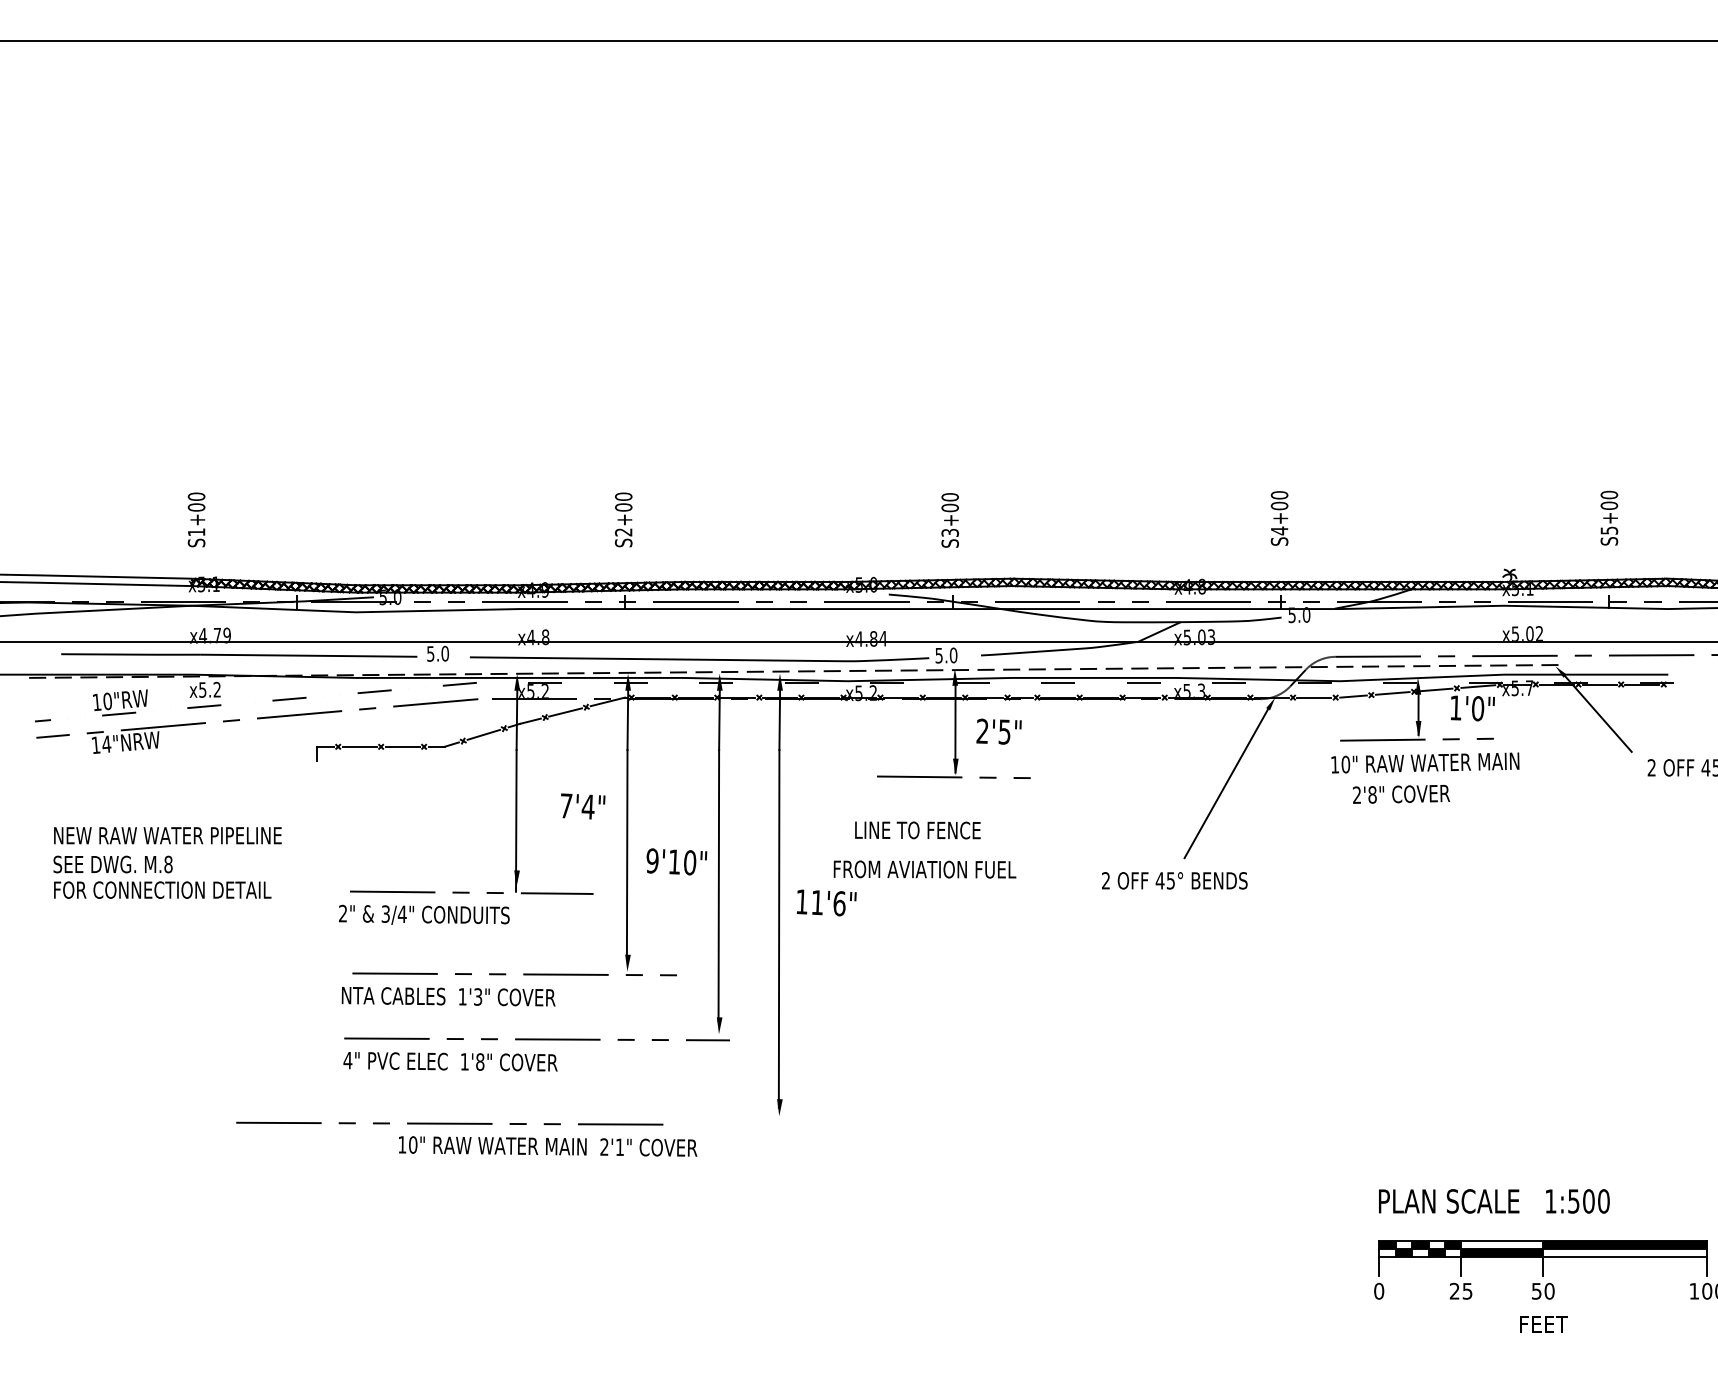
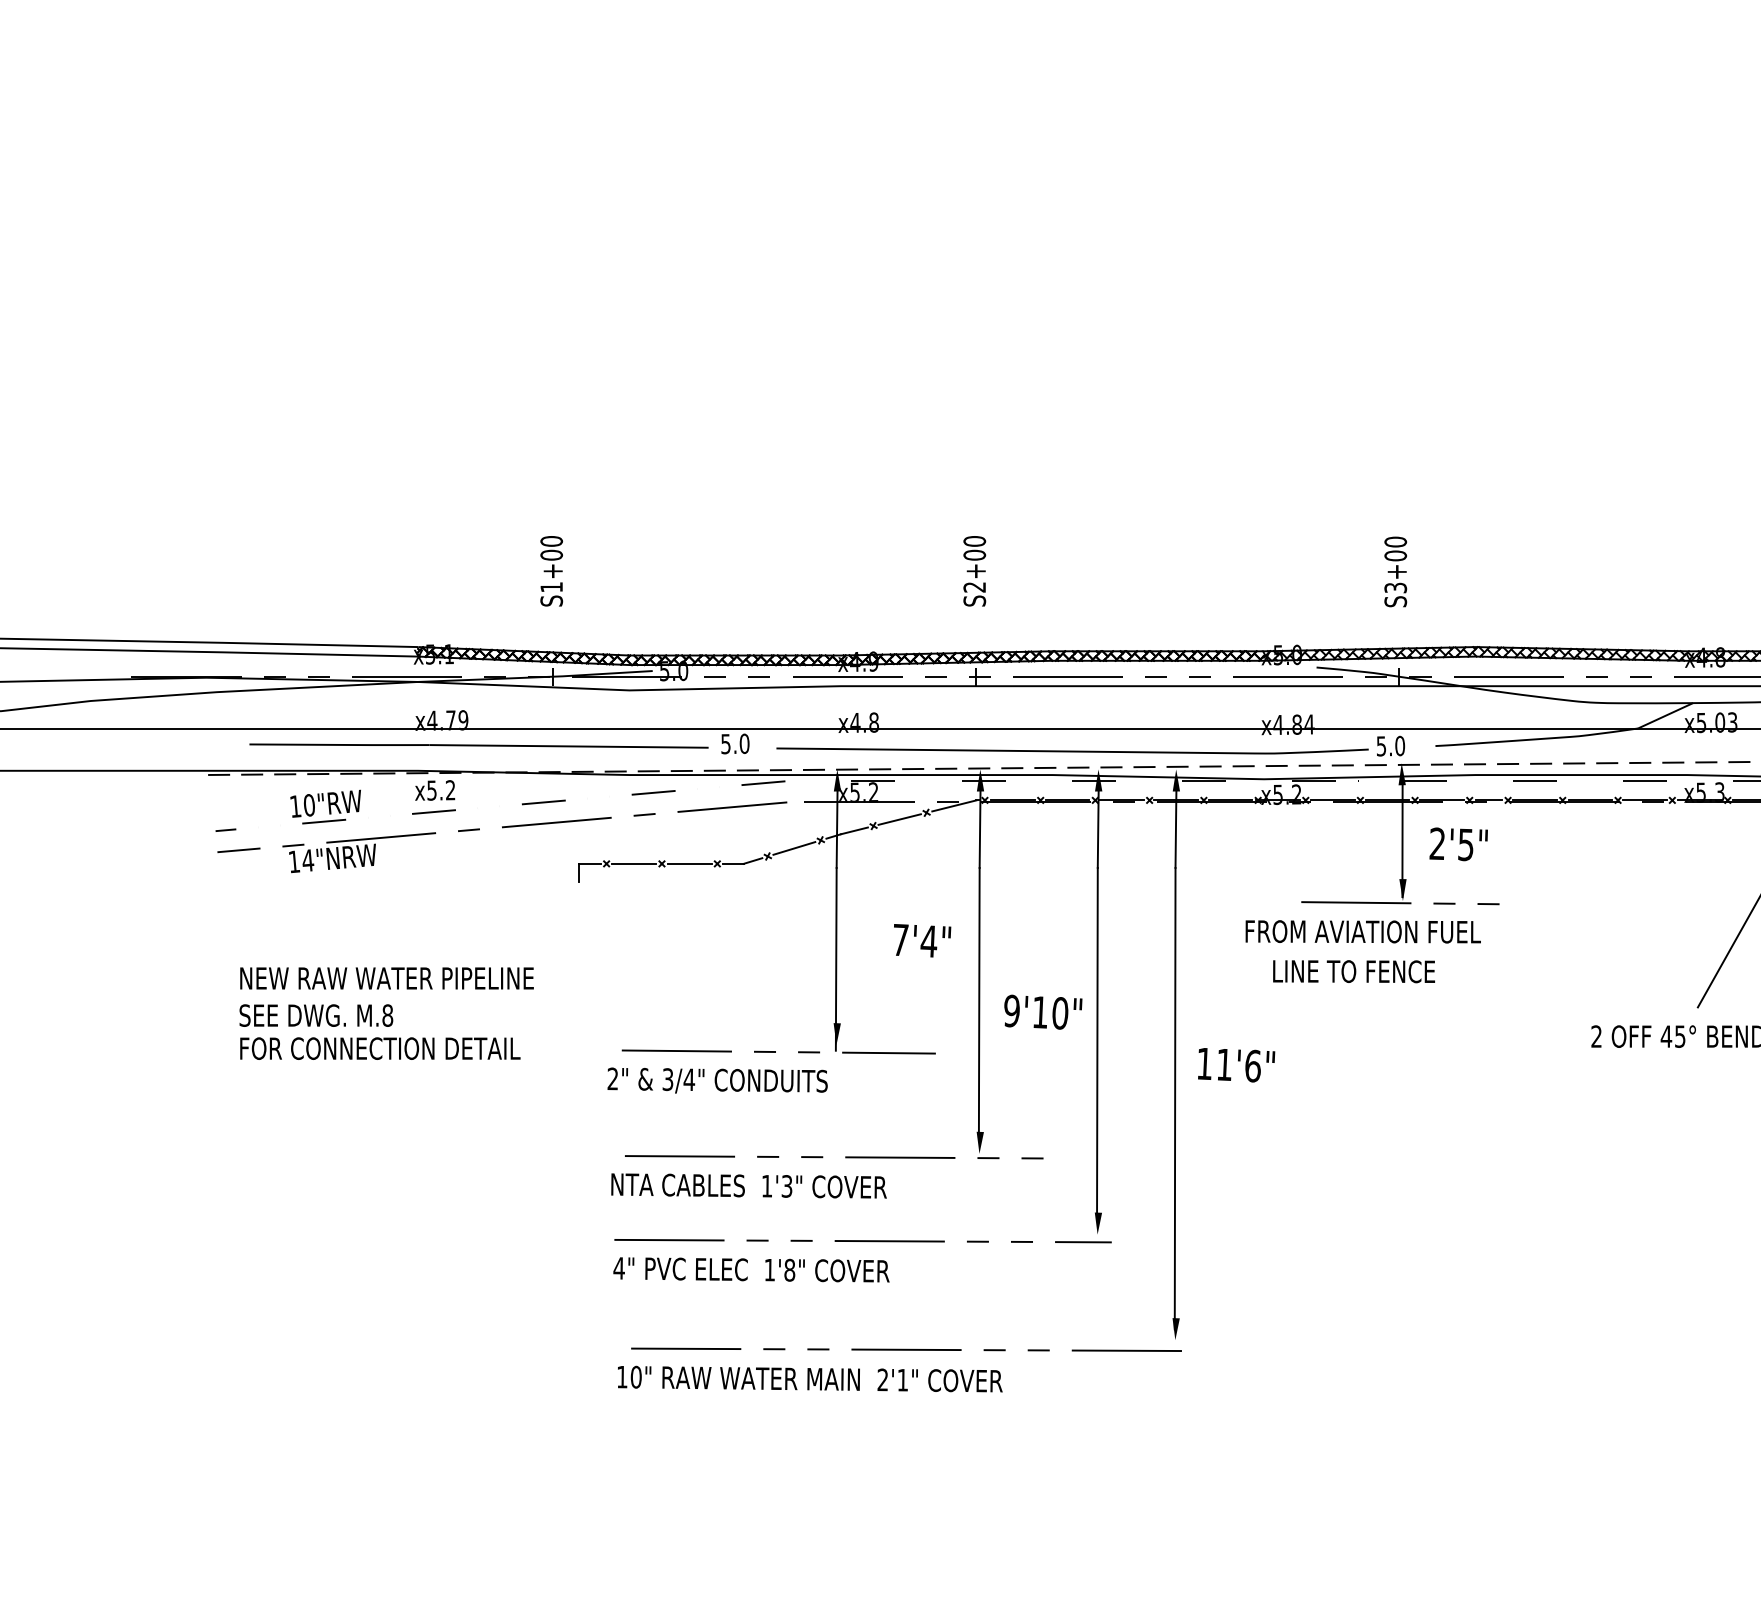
text: (196, 519) -> (551, 570), moved
text: (924, 869) -> (1362, 931), moved
line: (449, 1123) -> (906, 1349), moved
text: (548, 1146) -> (810, 1379), moved

